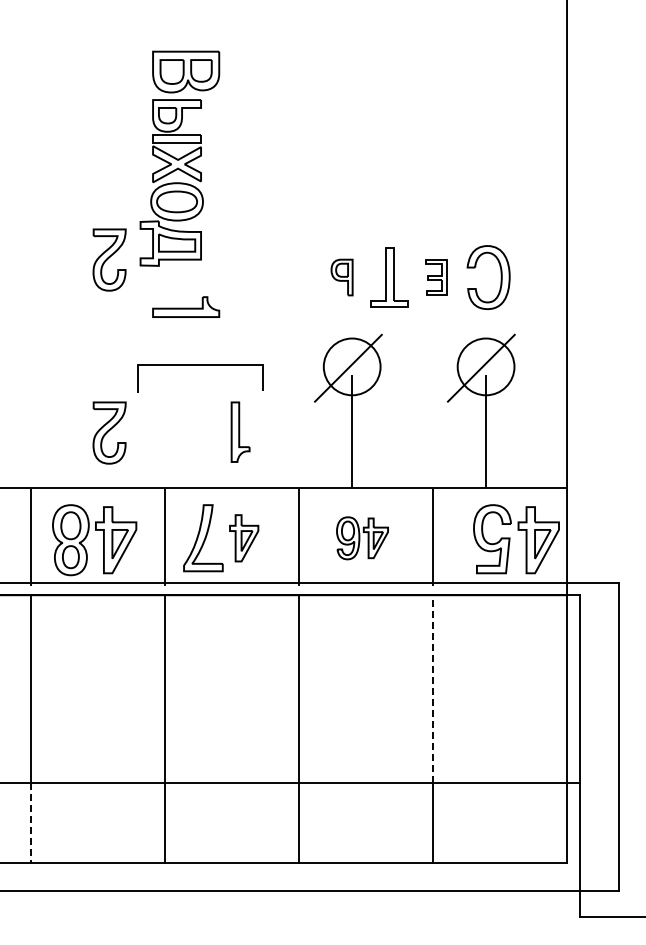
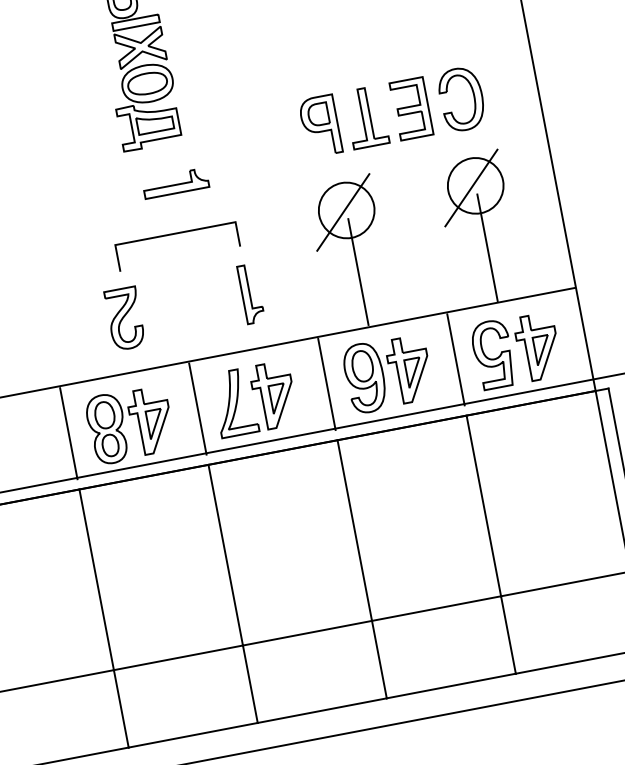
part: (109, 259) -> (93, 151), removed
part: (341, 277) -> (319, 126), size x1.67
part: (436, 277) -> (411, 108), size x1.67
curve: (200, 365) -> (175, 233), moved
part: (244, 538) -> (274, 395), size x1.43
part: (362, 538) -> (388, 373), size x1.67
part: (516, 539) -> (516, 350), moved
line: (433, 688) -> (484, 505), dashed -> solid
line: (31, 823) -> (121, 709), dashed -> solid

